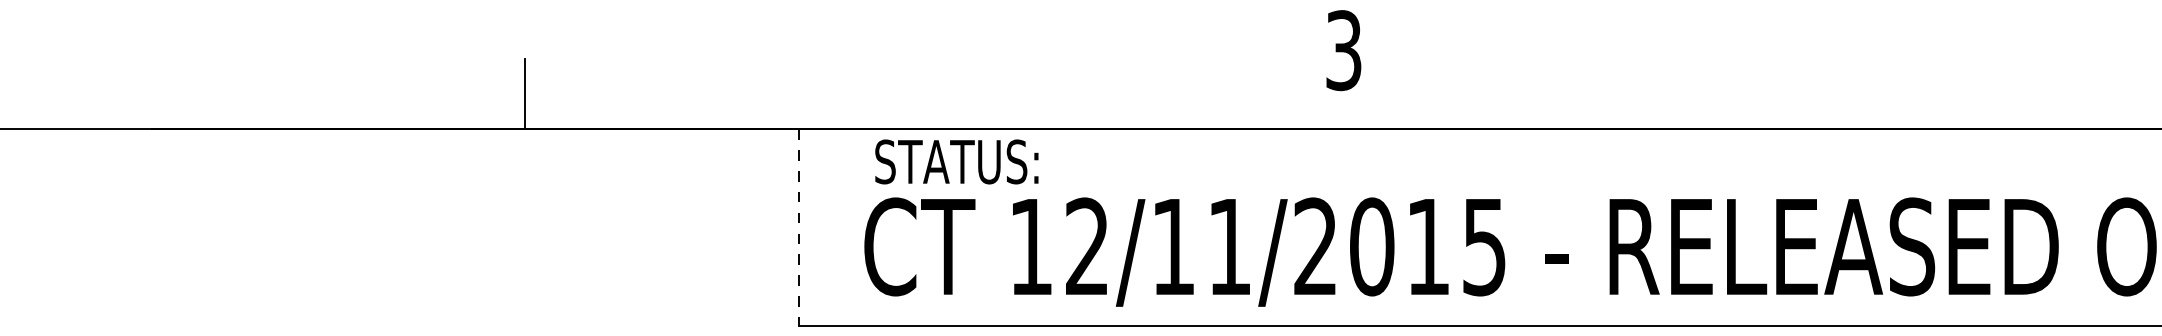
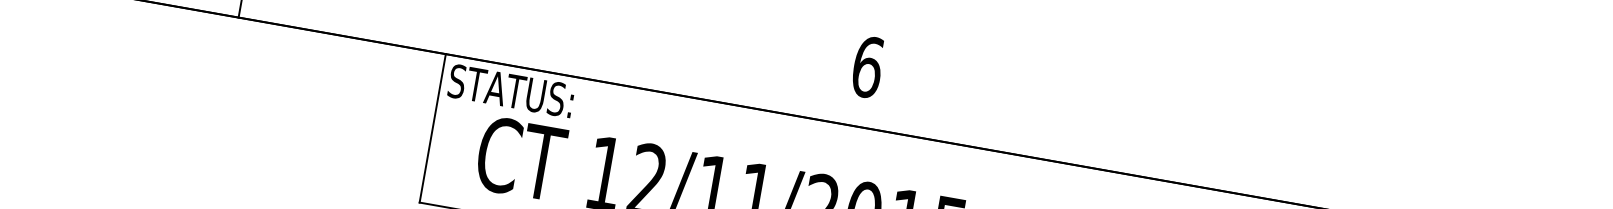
text: (1344, 50) -> (868, 67), 3 -> 6
text: (956, 161) -> (511, 90), moved
line: (799, 228) -> (432, 129), dashed -> solid

